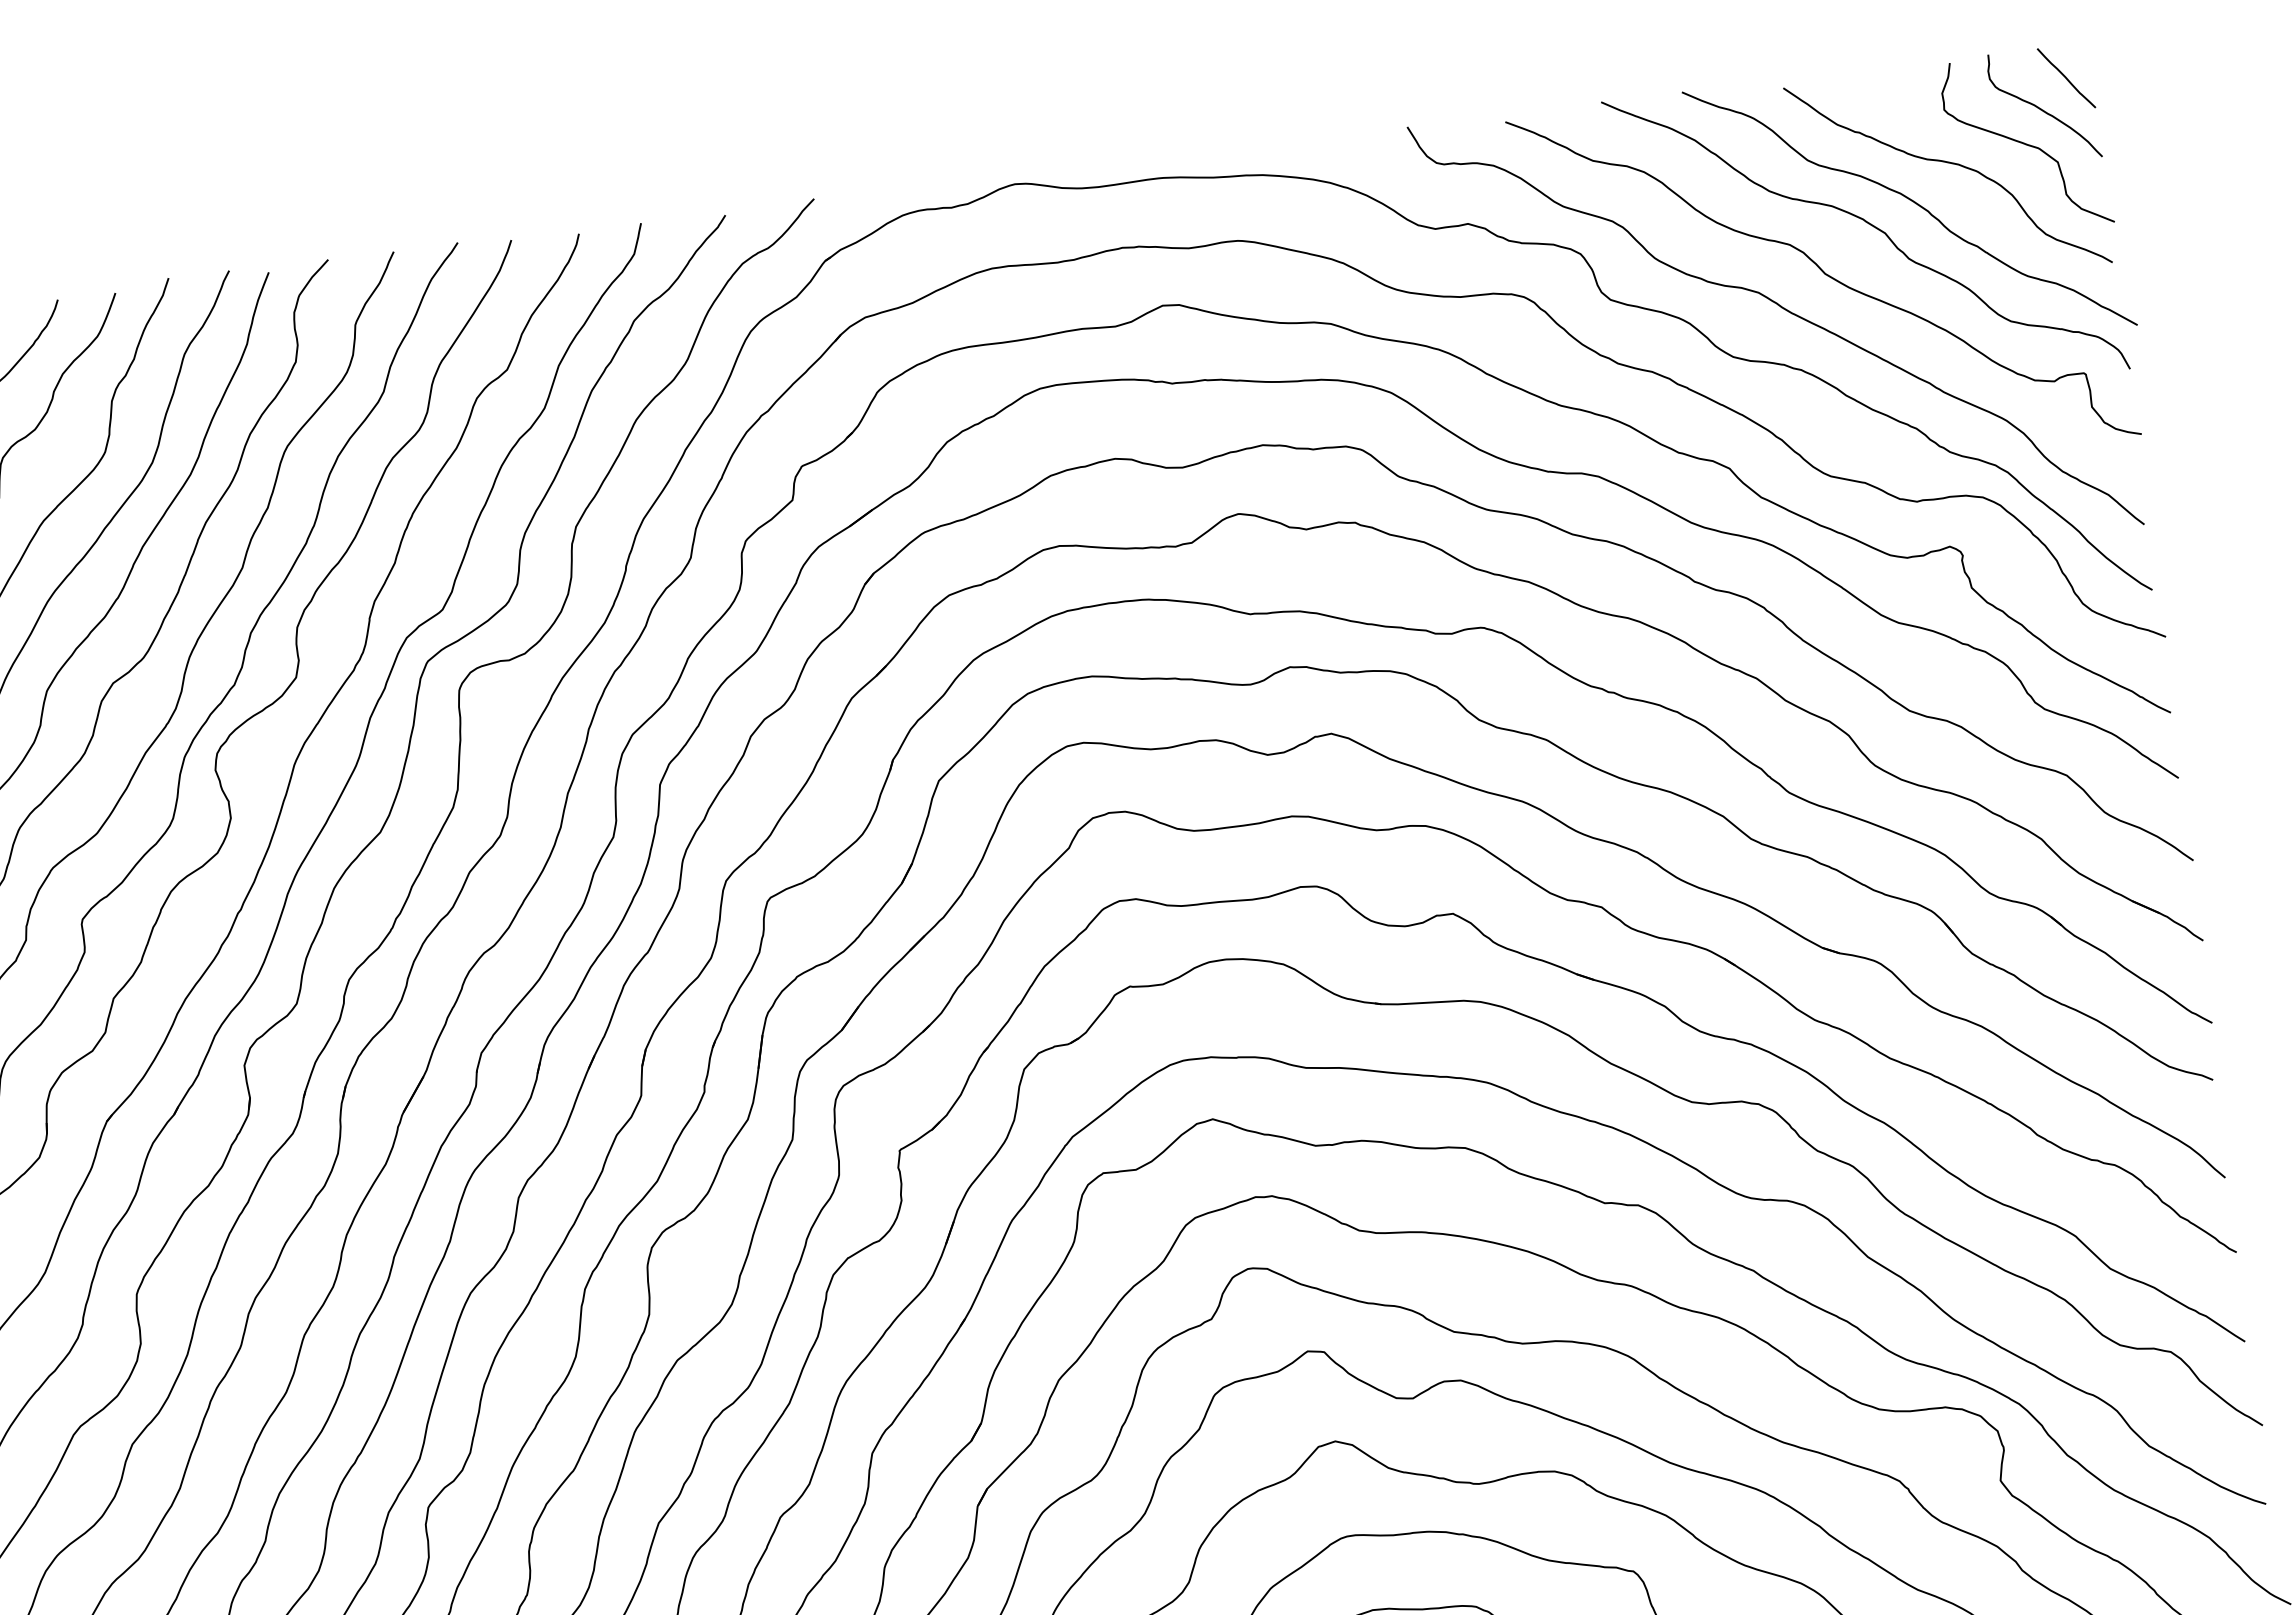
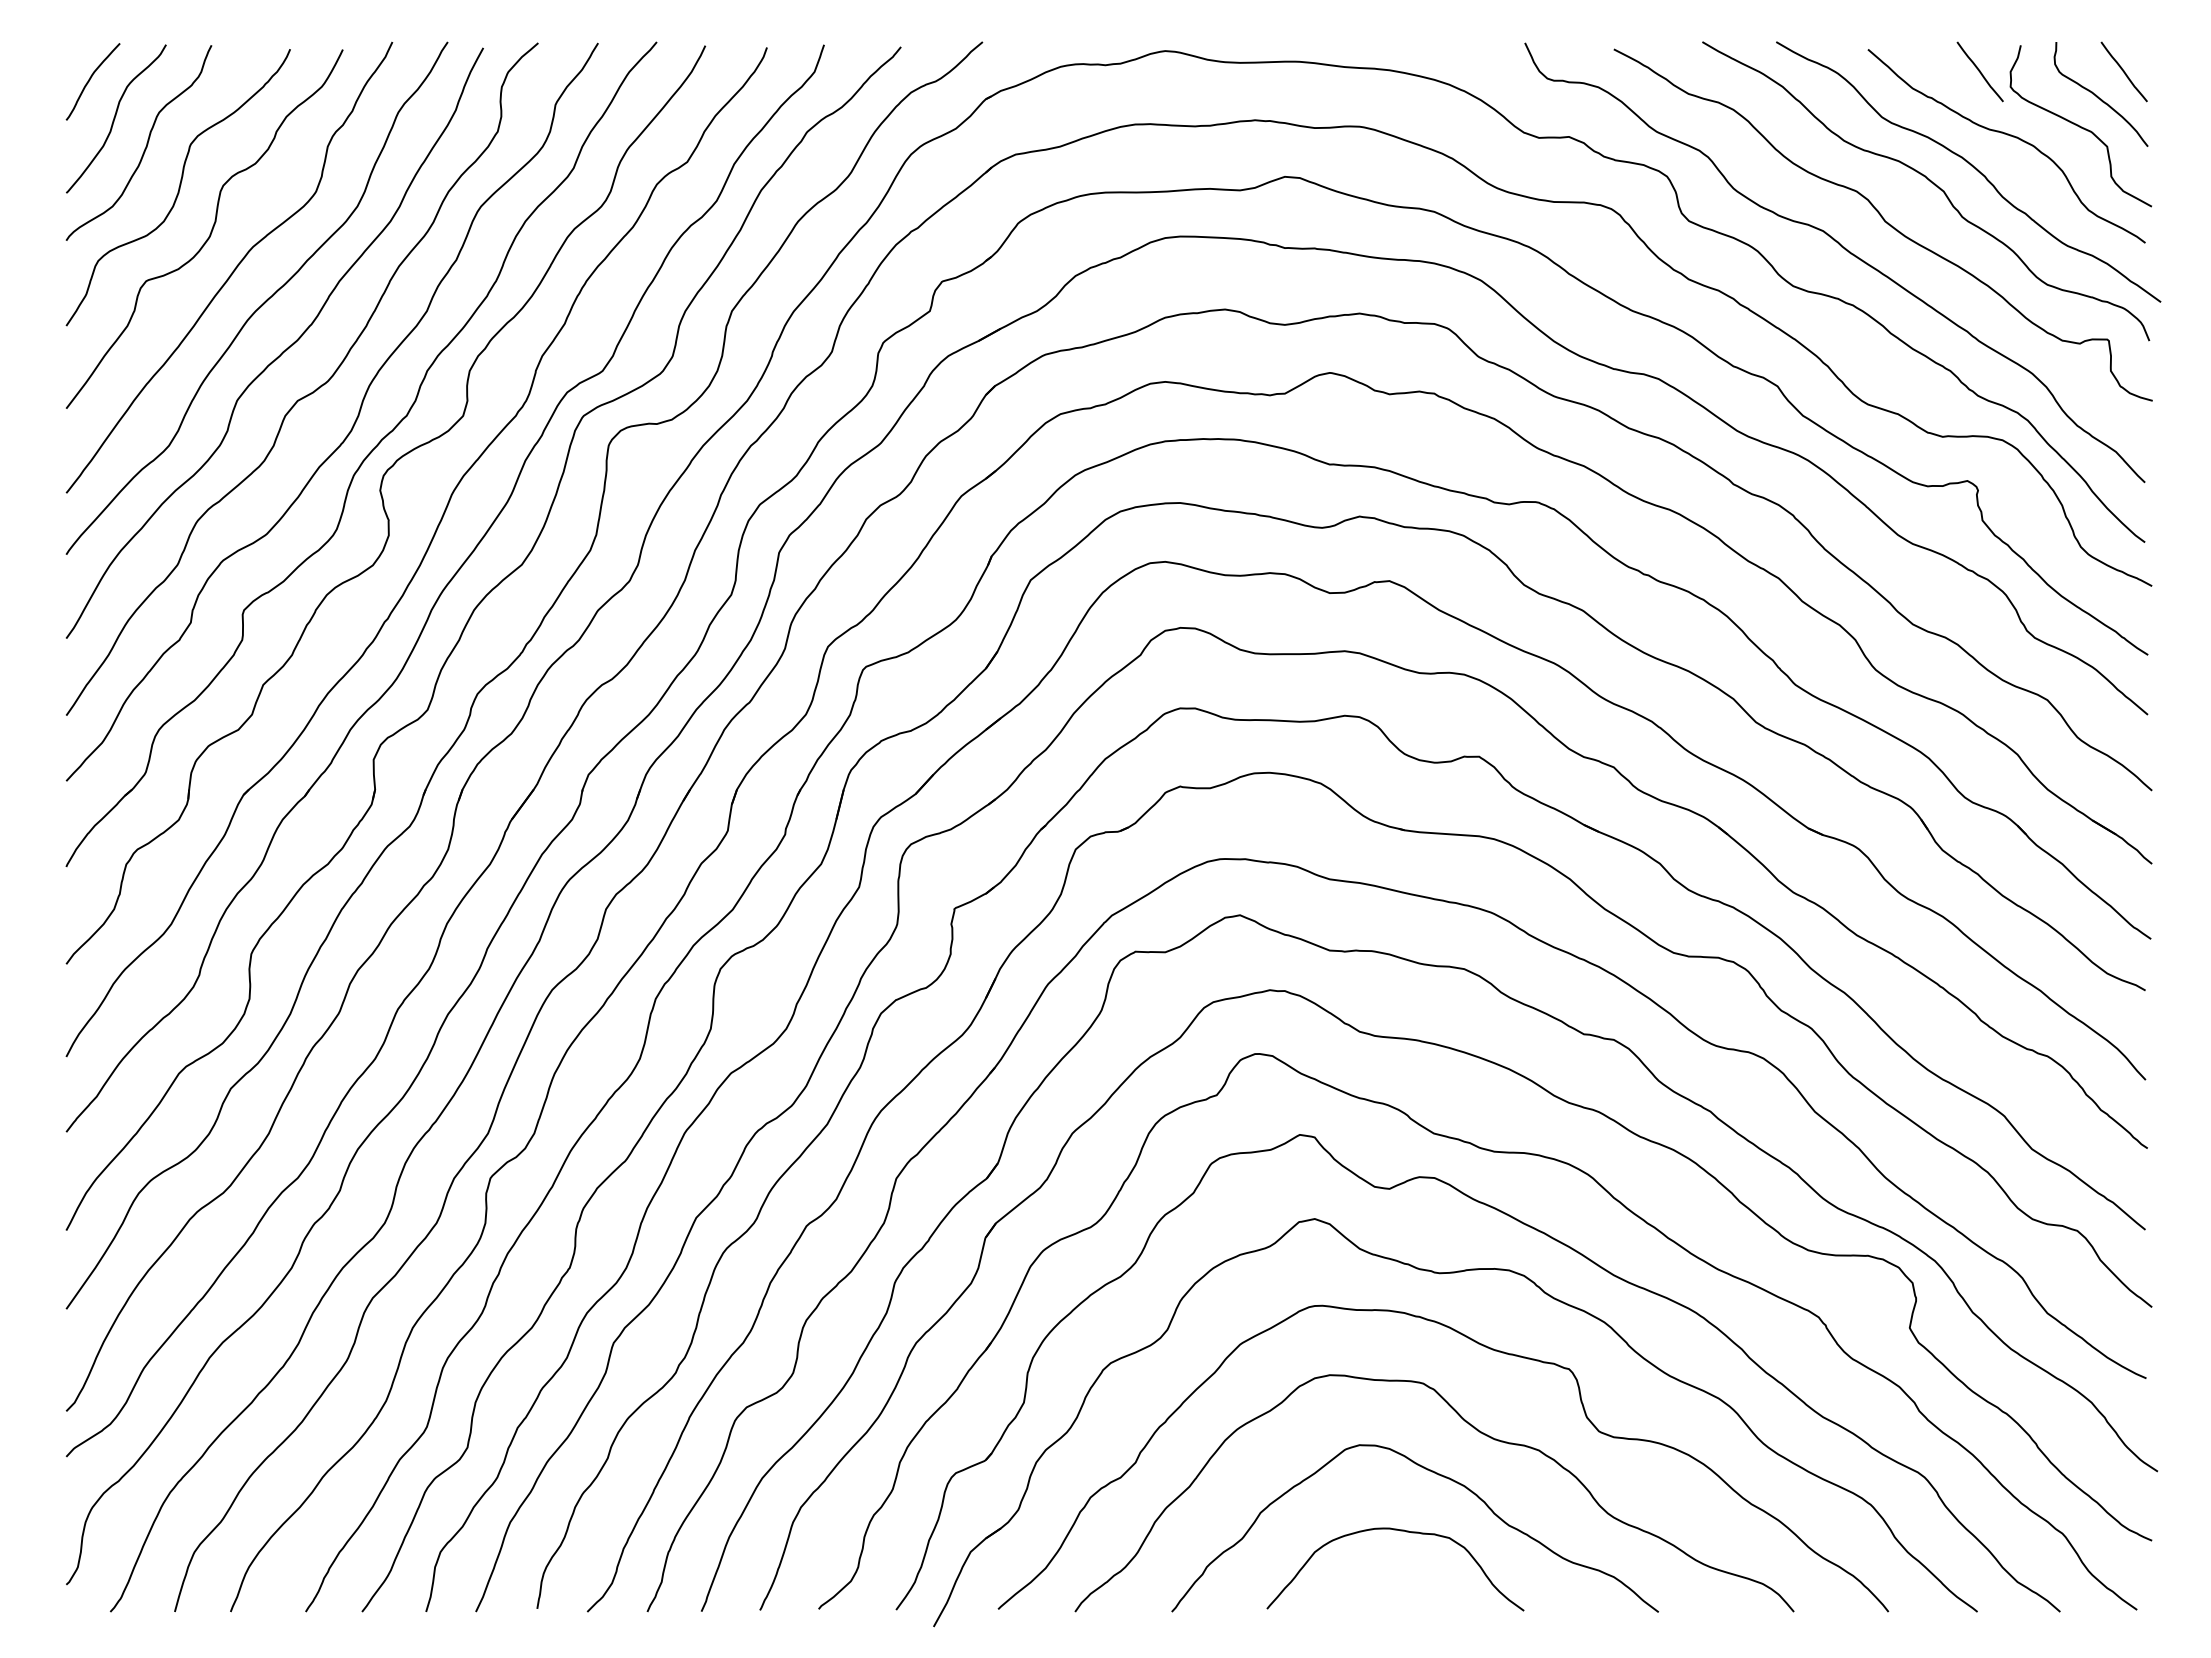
line: (1908, 97) -> (1979, 71), added

